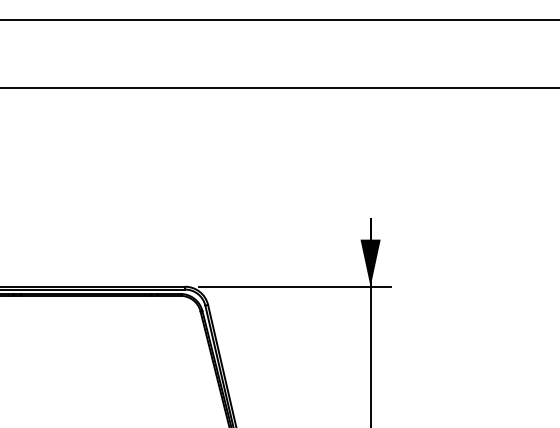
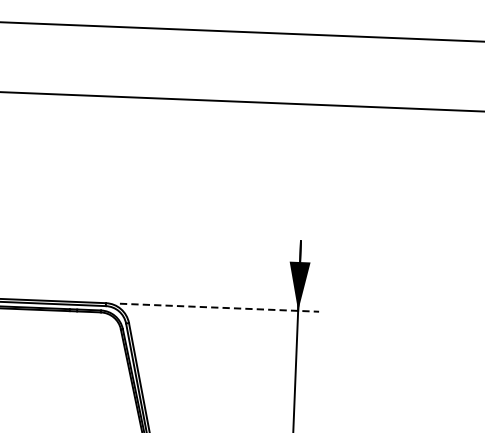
line: (295, 286) -> (220, 307), solid -> dashed

